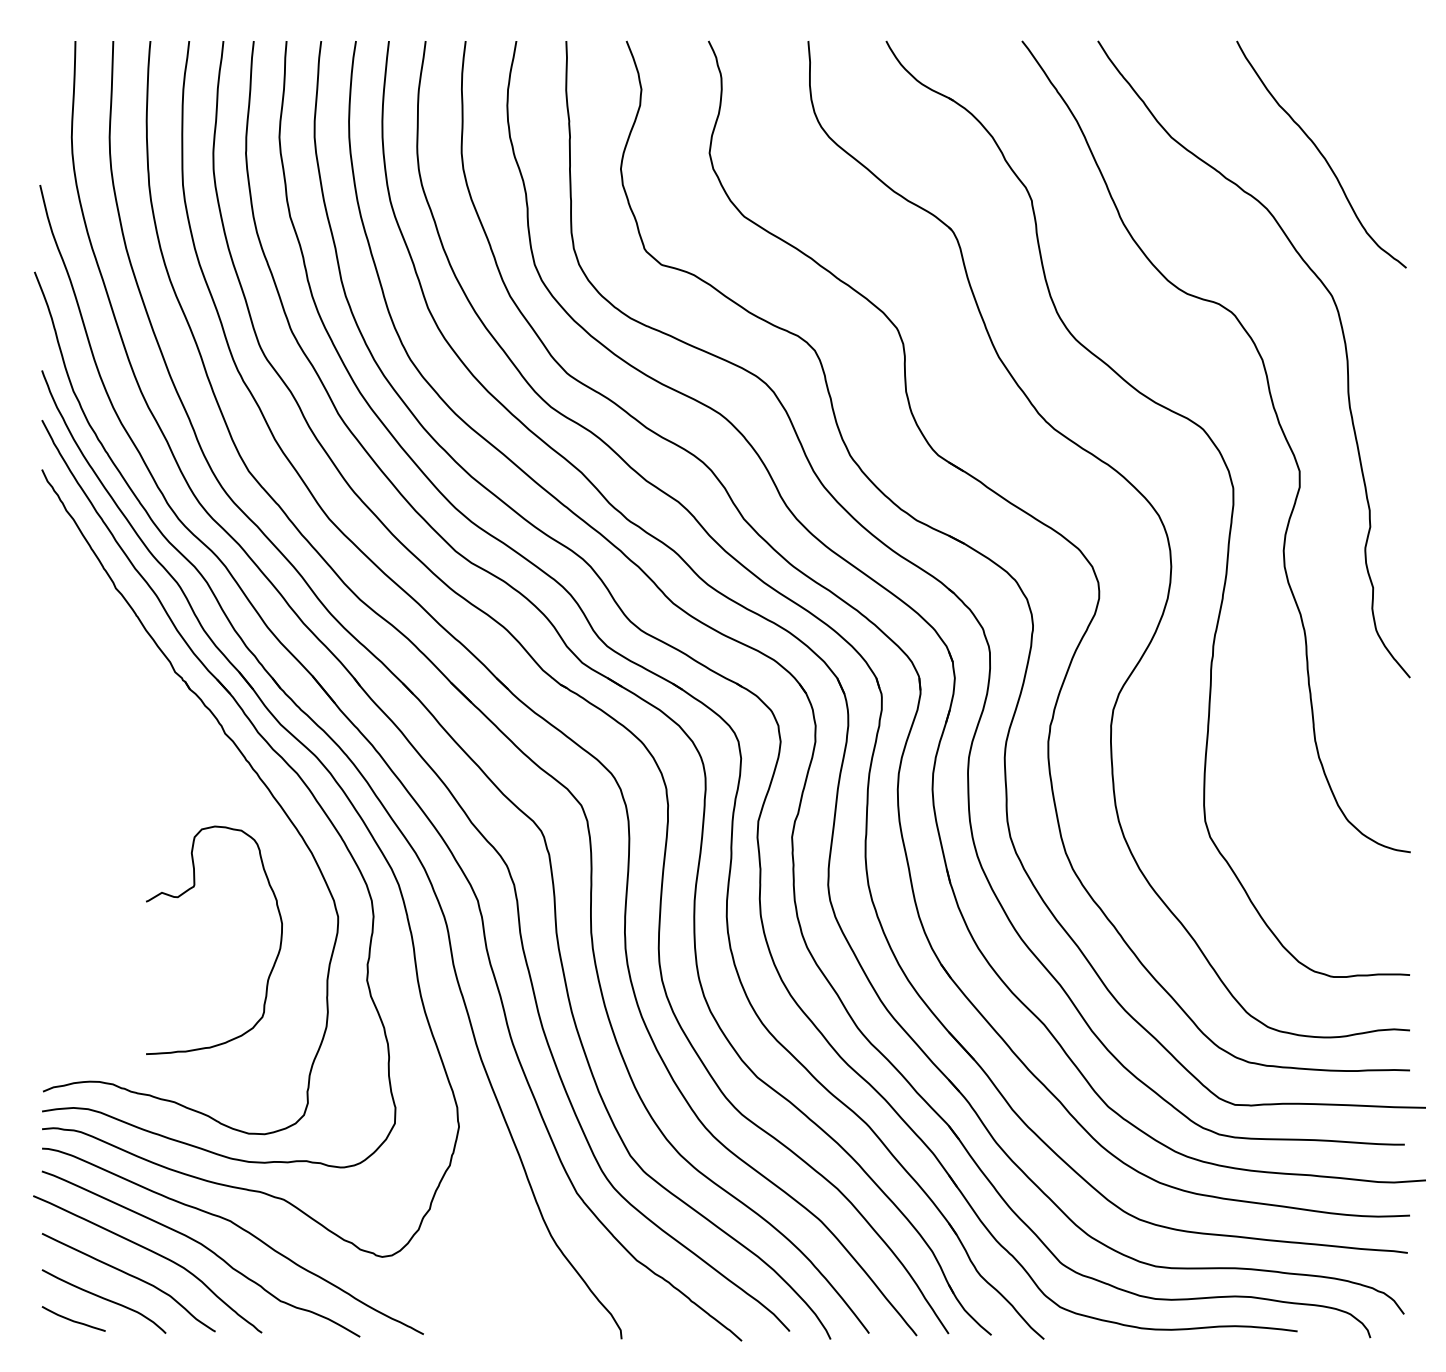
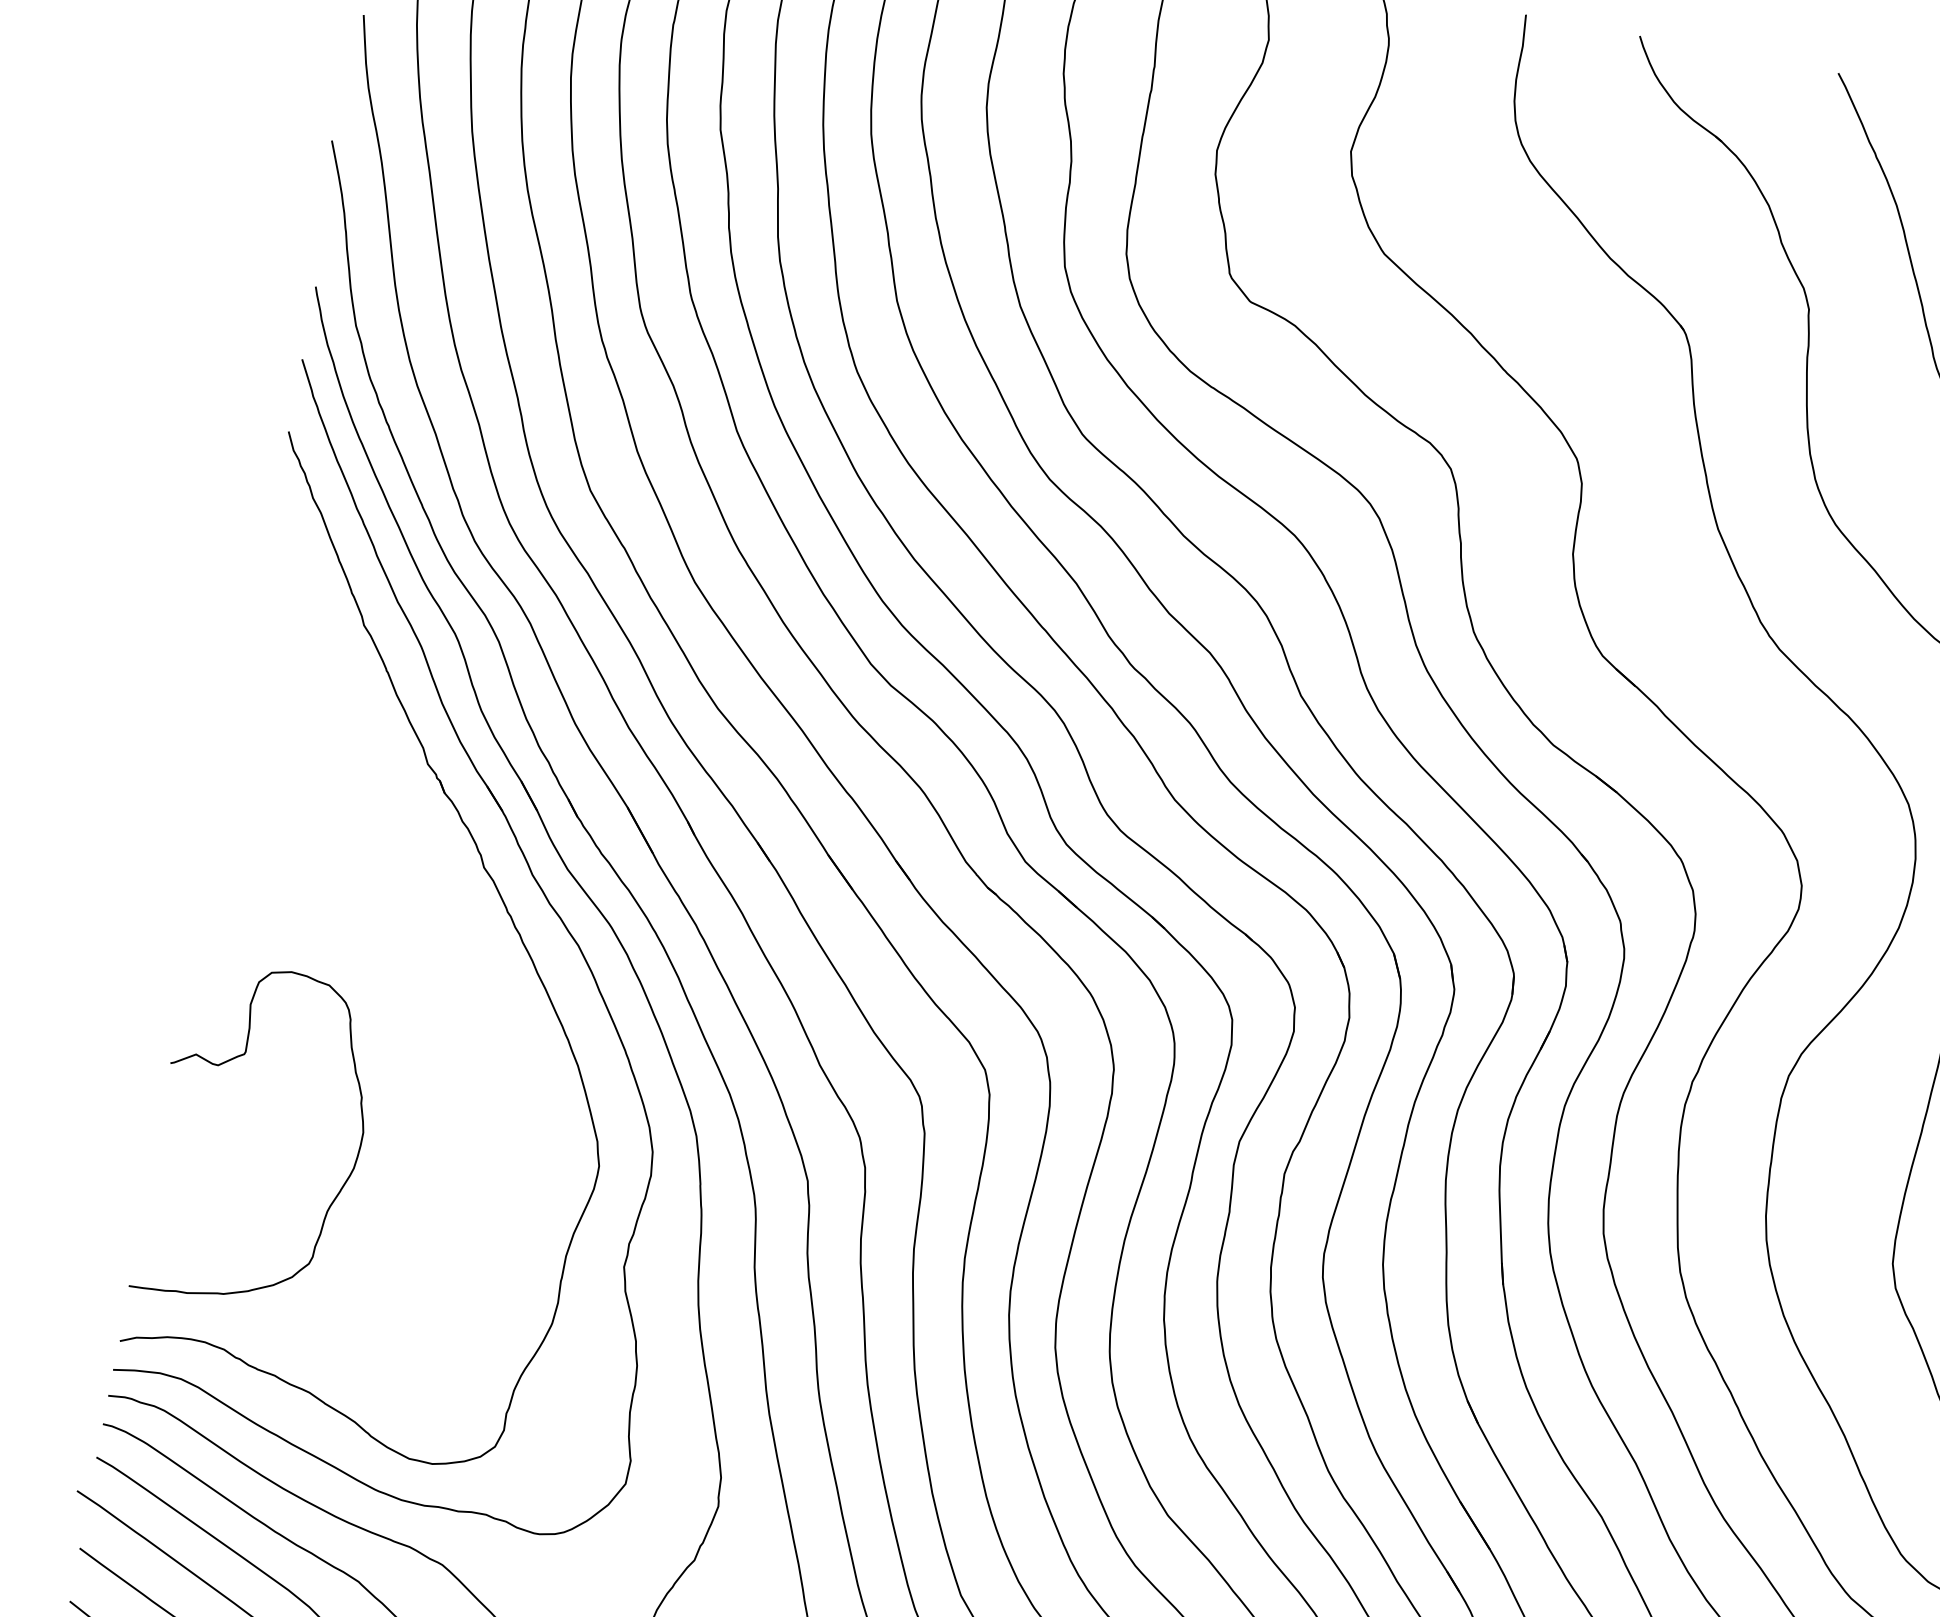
curve: (185, 893) -> (230, 1061), moved

